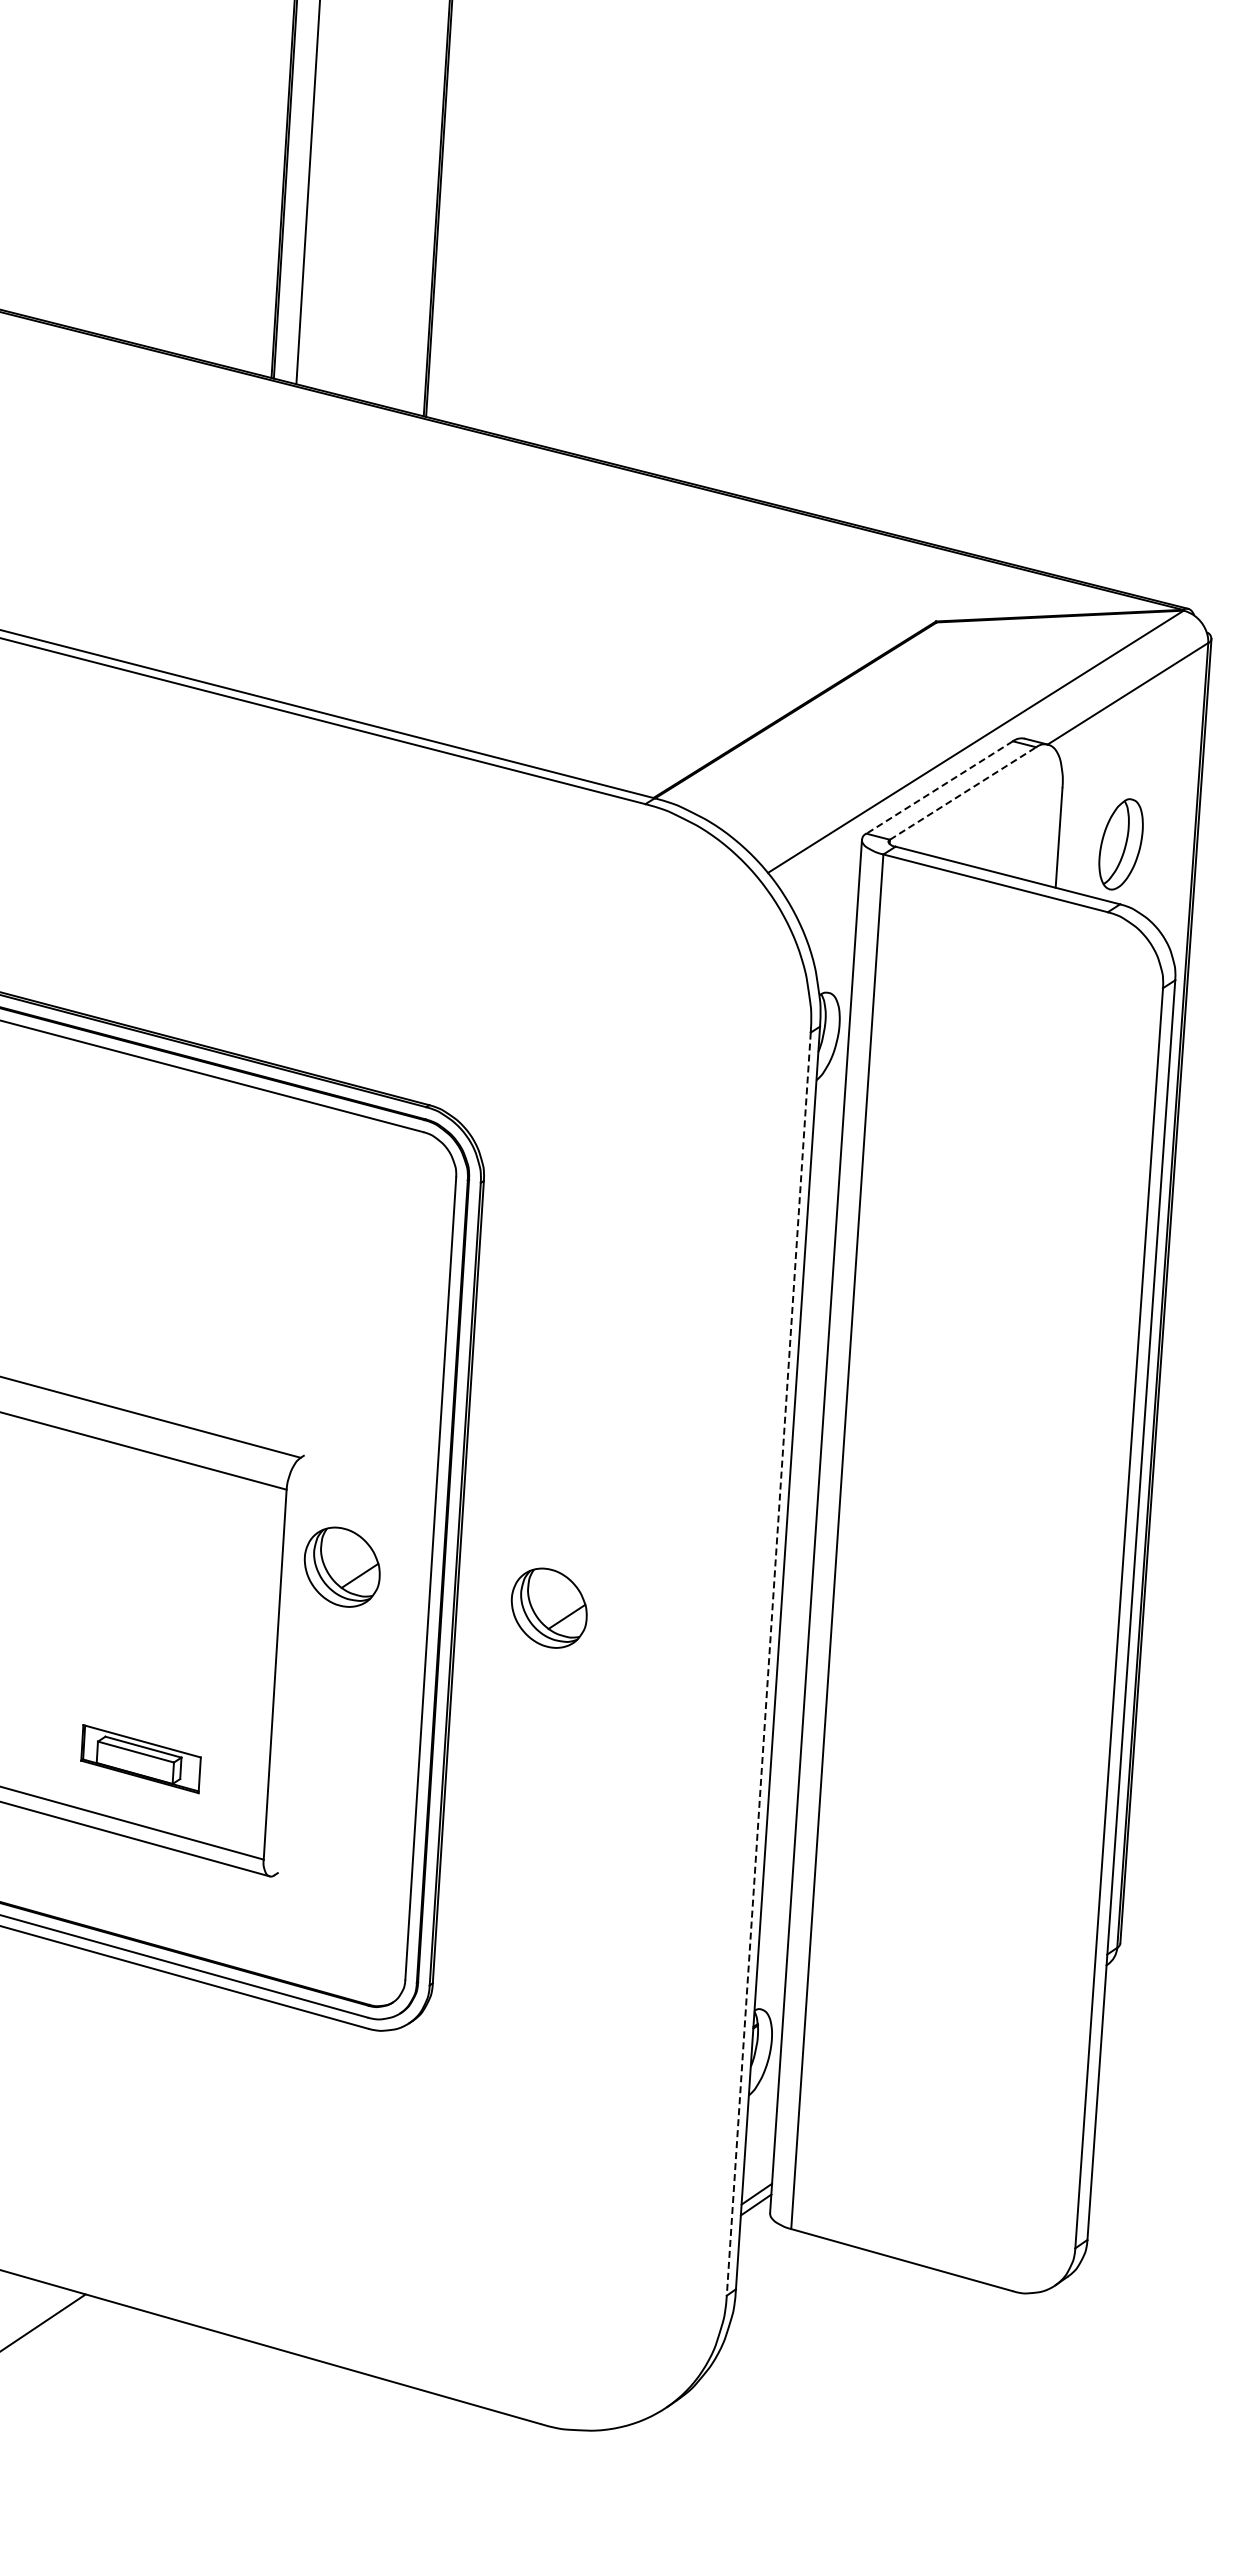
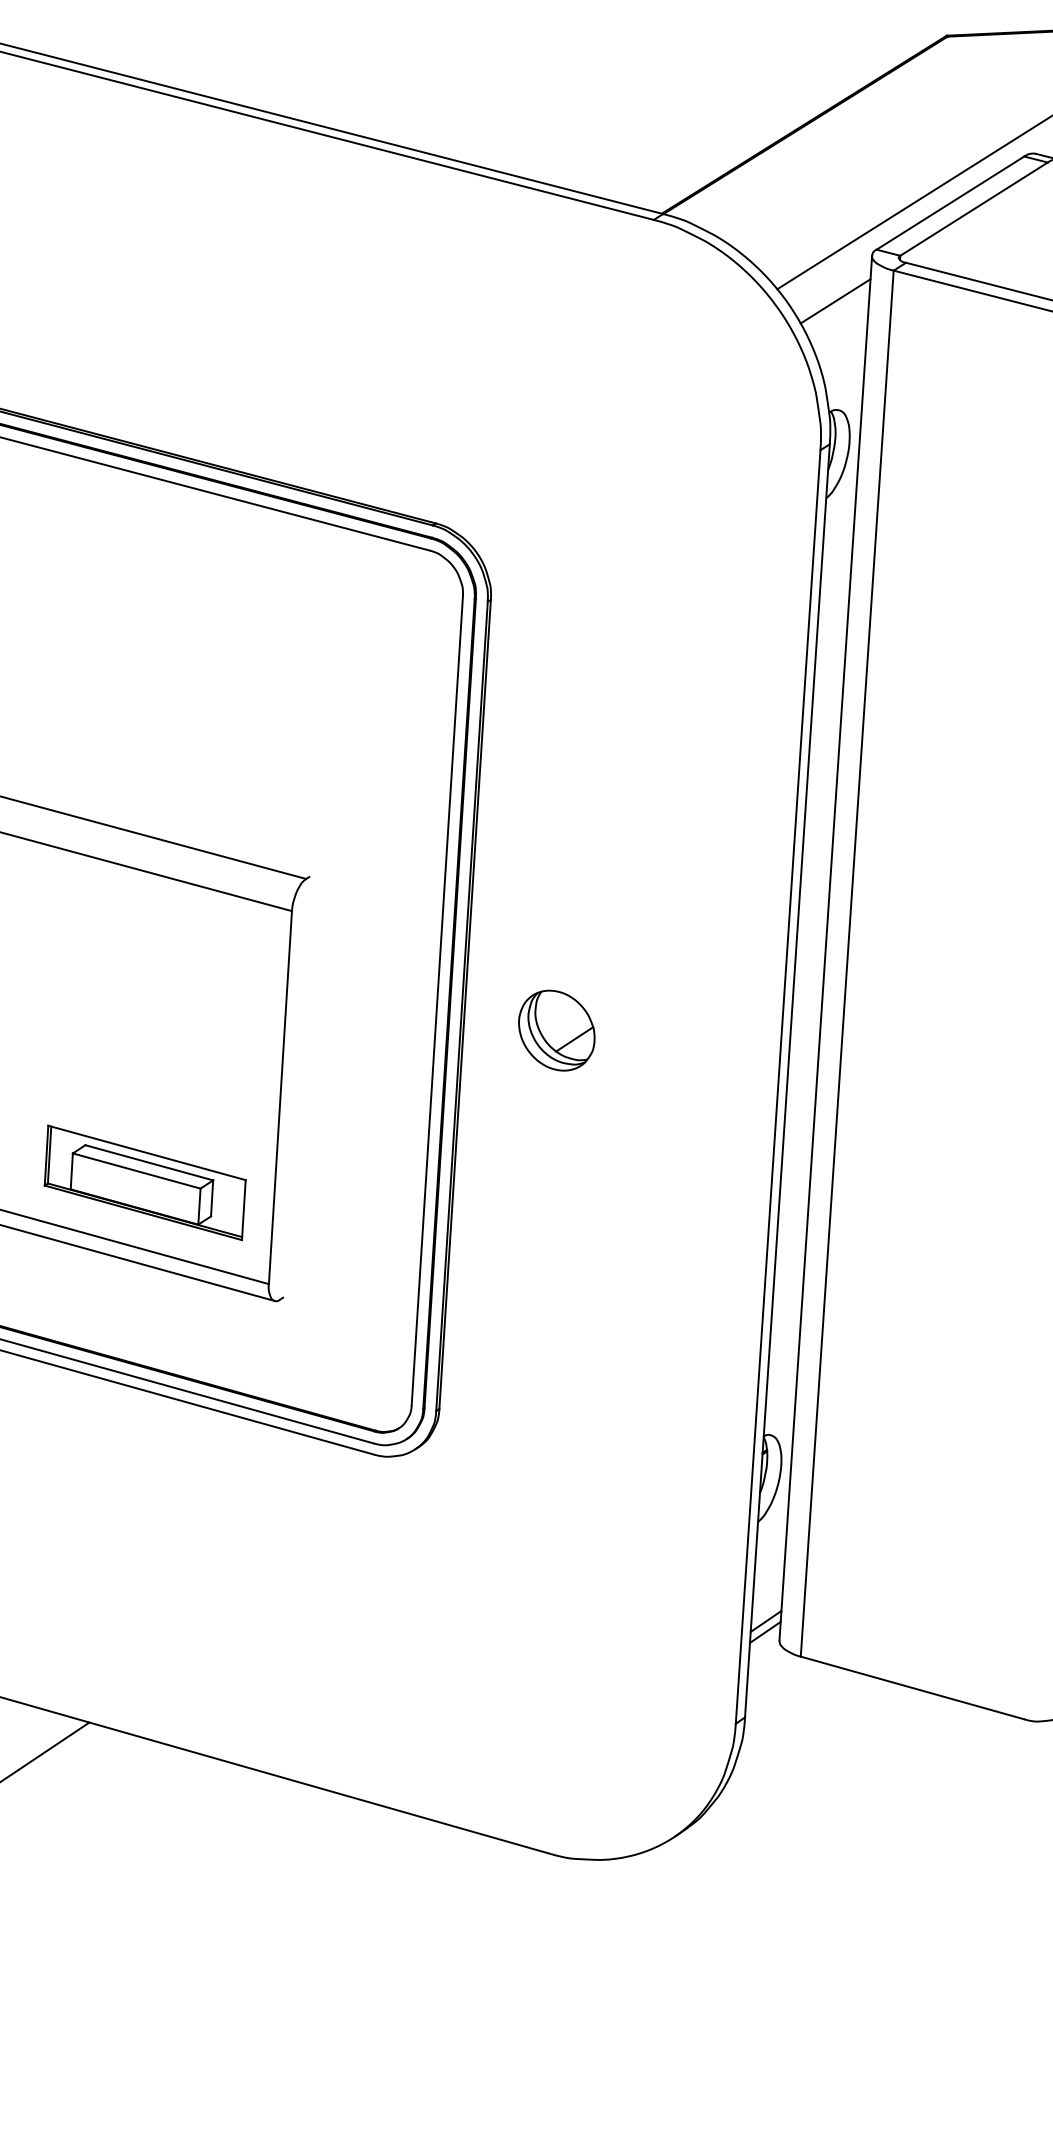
line: (939, 787) -> (950, 203), dashed -> solid
line: (963, 793) -> (974, 209), dashed -> solid
line: (825, 884) -> (835, 300), added
part: (341, 1566) -> (347, 988), removed
line: (768, 1664) -> (777, 1087), dashed -> solid
part: (140, 1758) -> (144, 1182), size x1.67

